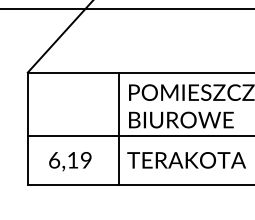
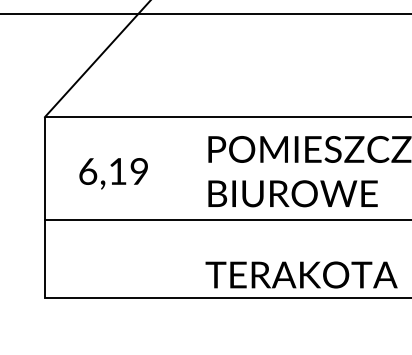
line: (119, 128) -> (193, 207), removed
text: (186, 160) -> (301, 275), moved
text: (70, 161) -> (113, 173), moved

